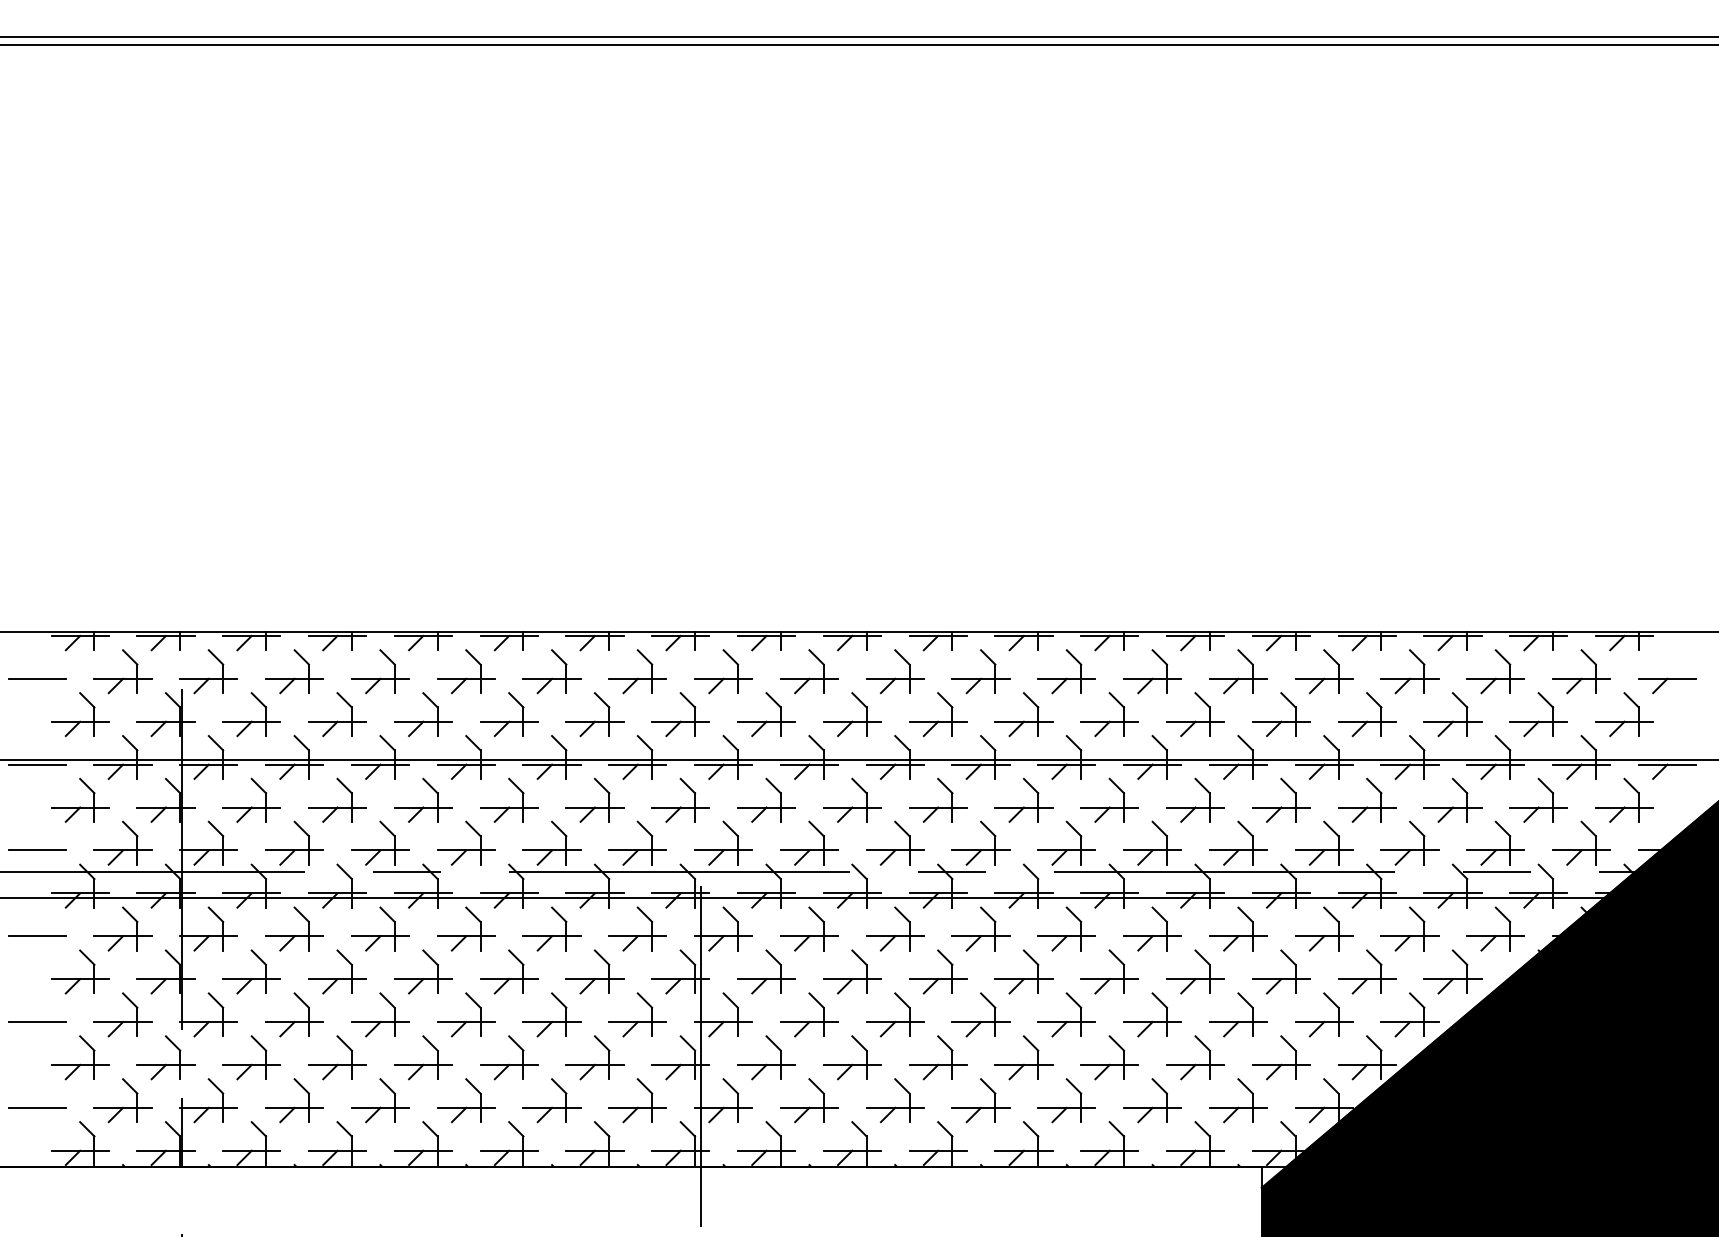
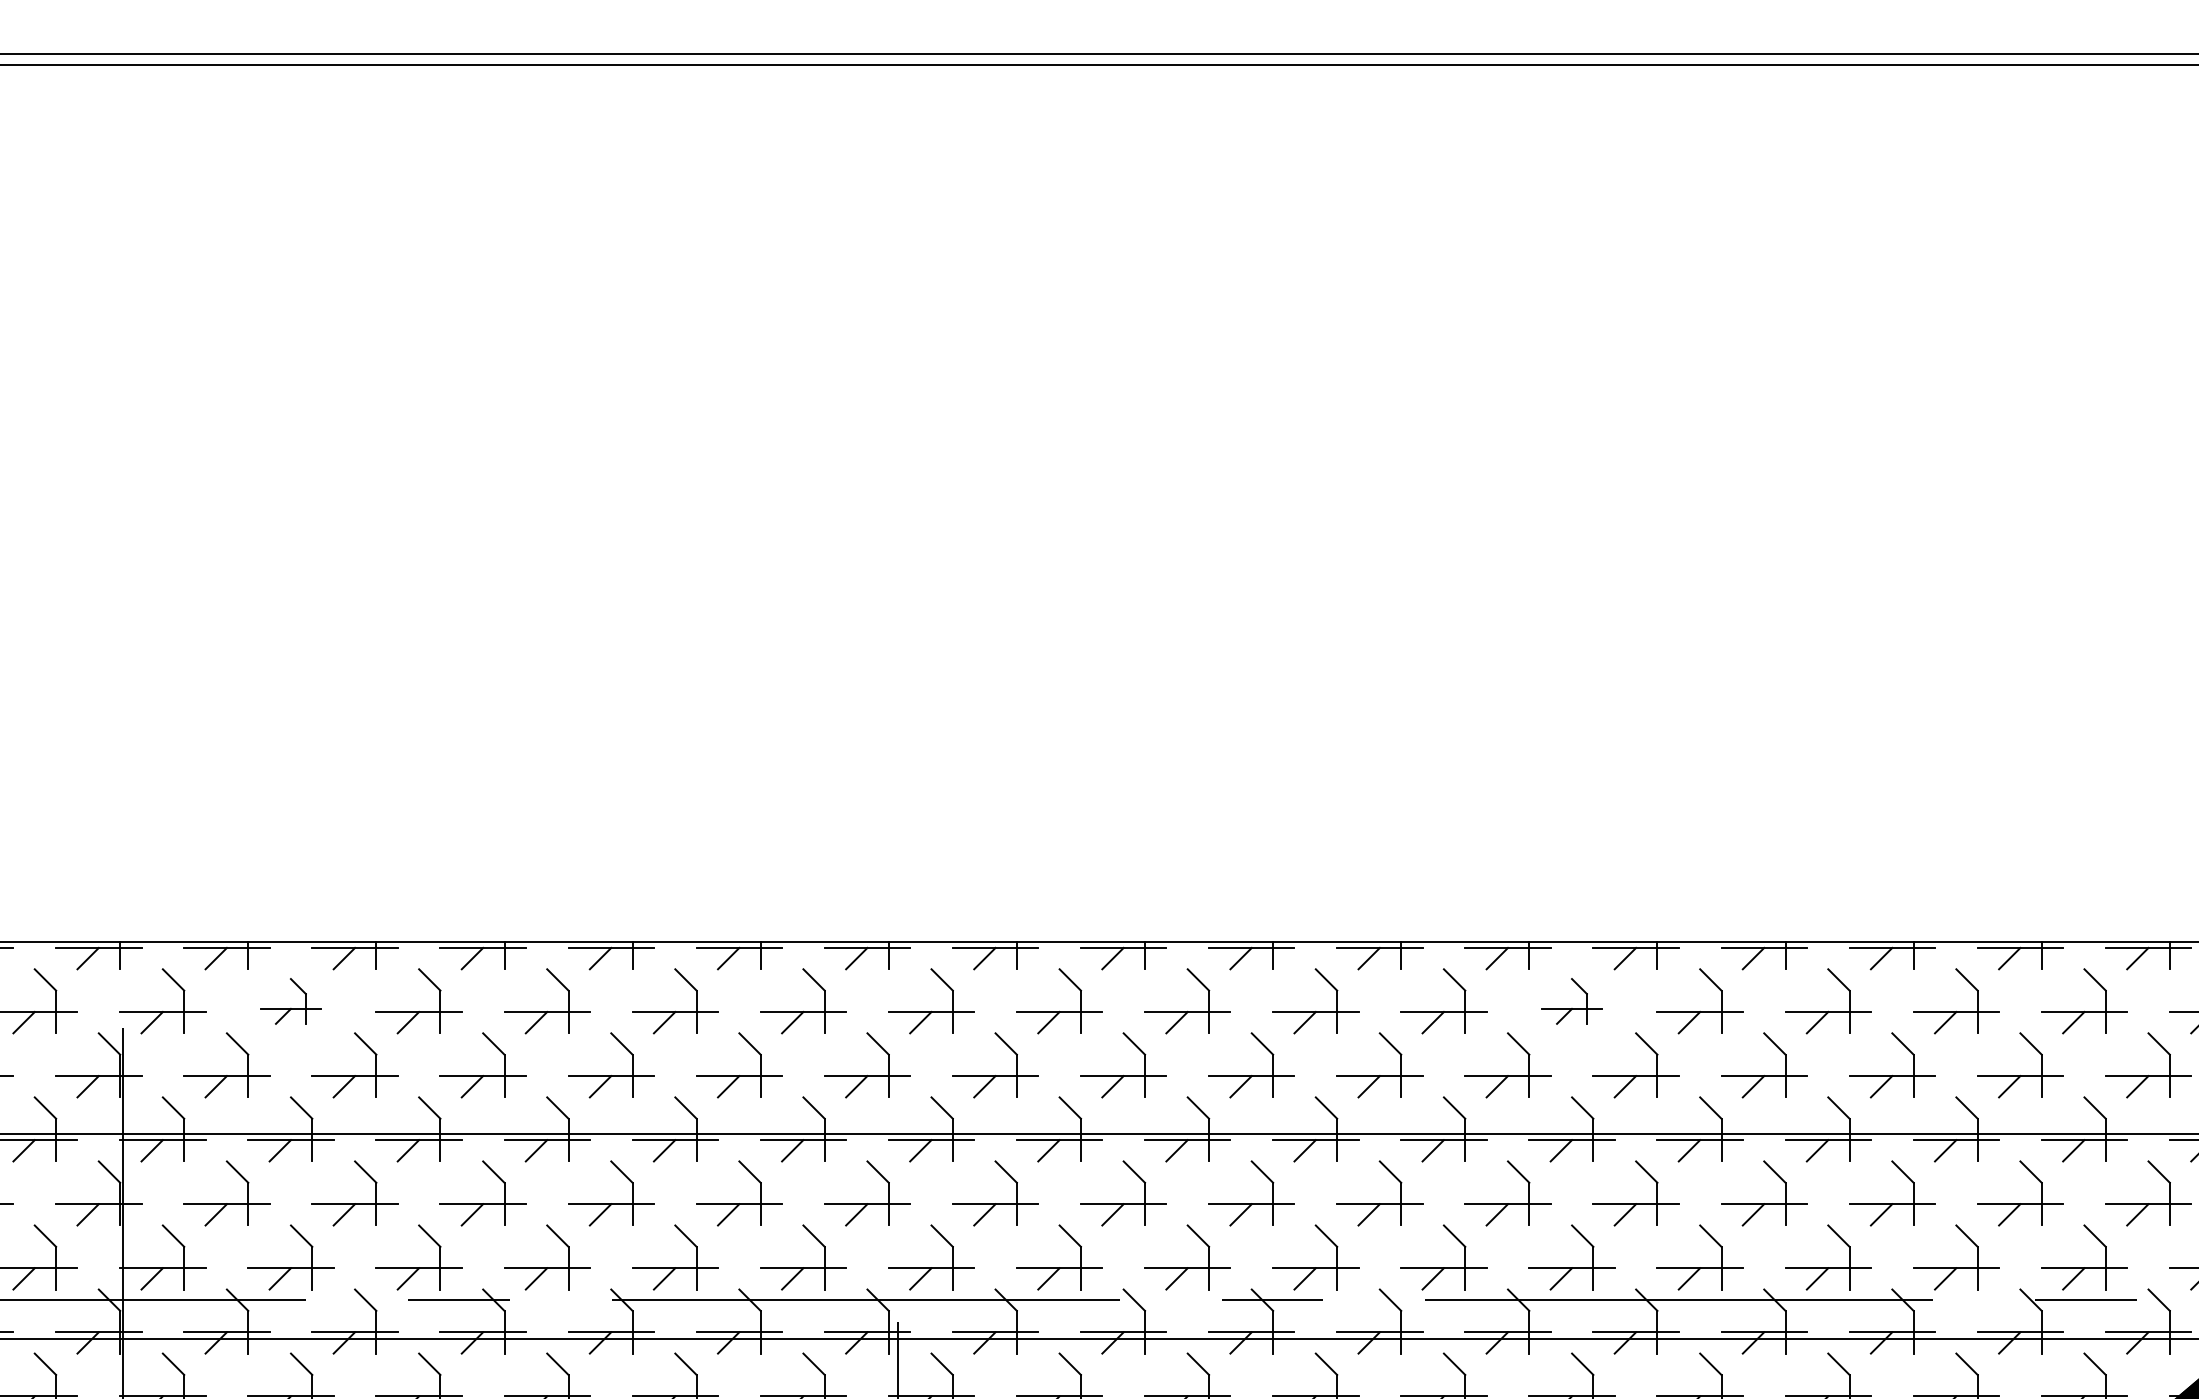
part: (294, 671) -> (290, 1001), size x0.7
part: (1152, 671) -> (1571, 1001), size x0.7

